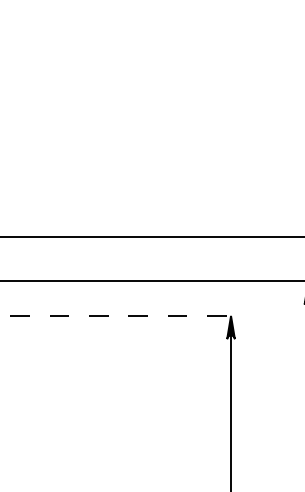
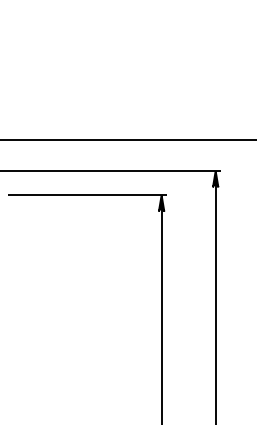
line: (124, 316) -> (87, 195), dashed -> solid

